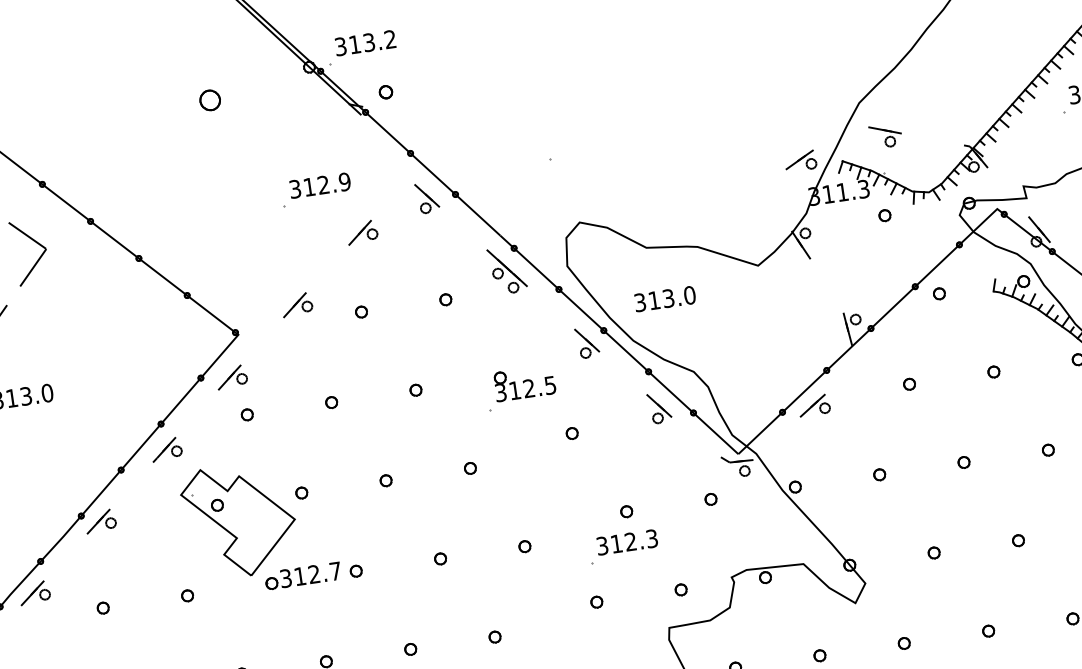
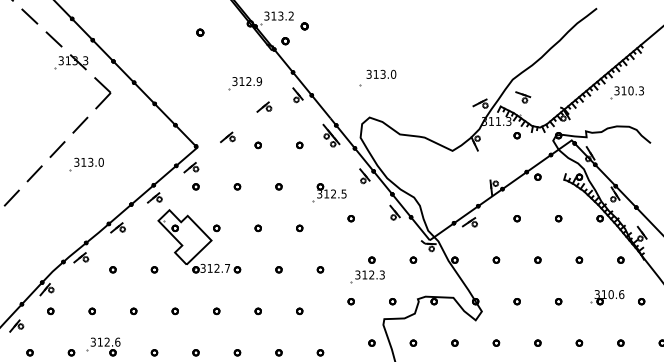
part: (420, 56) -> (304, 26), added
part: (210, 99) -> (200, 32), size x0.62
text: (665, 297) -> (381, 73), moved

